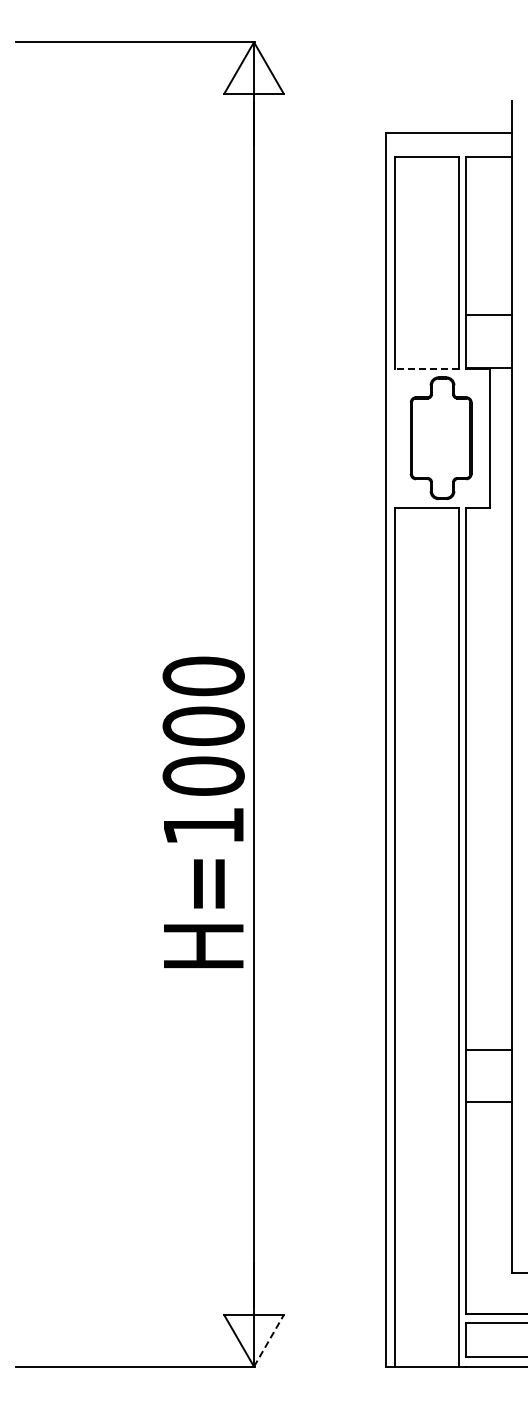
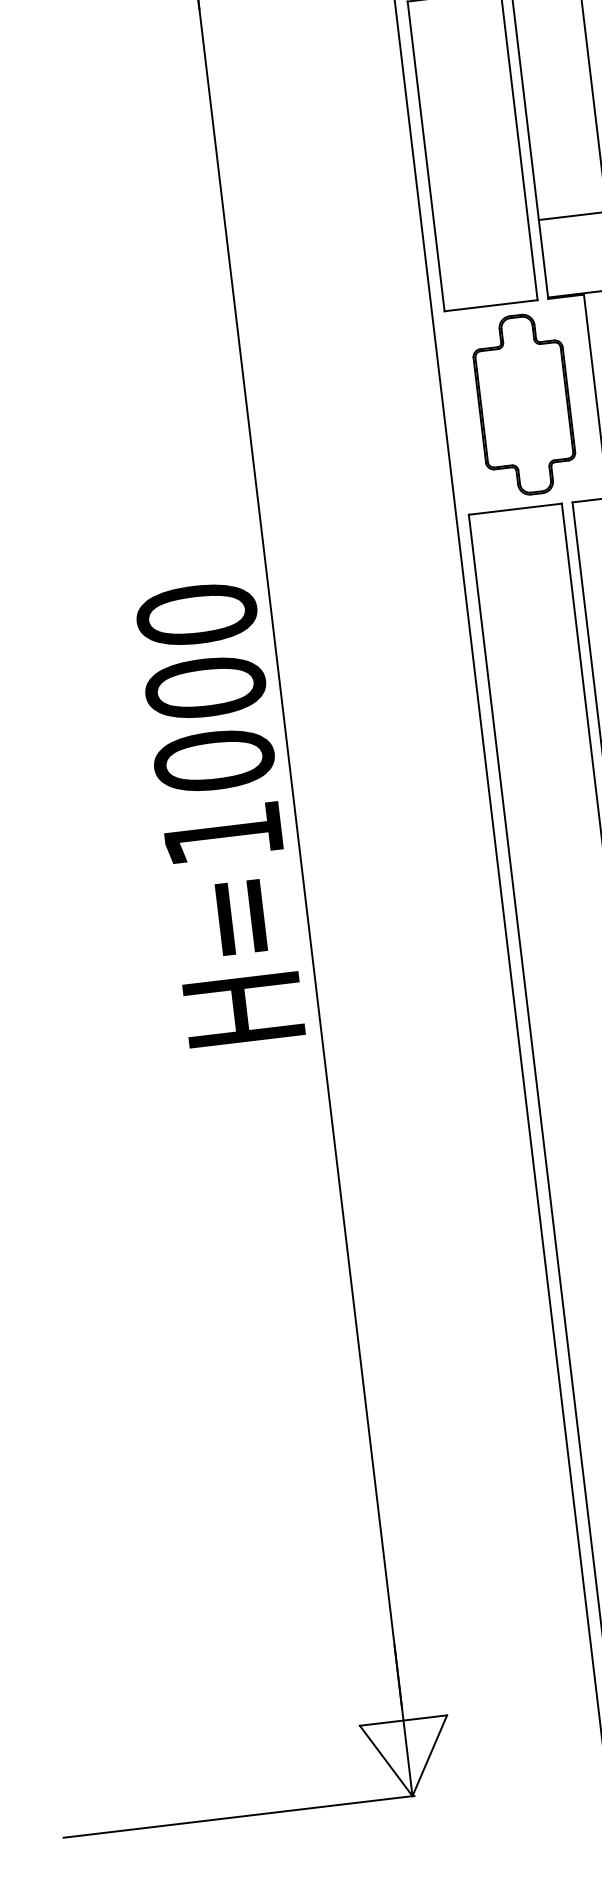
line: (426, 368) -> (490, 305), dashed -> solid
text: (203, 812) -> (220, 814), moved
line: (268, 1340) -> (429, 1755), dashed -> solid

